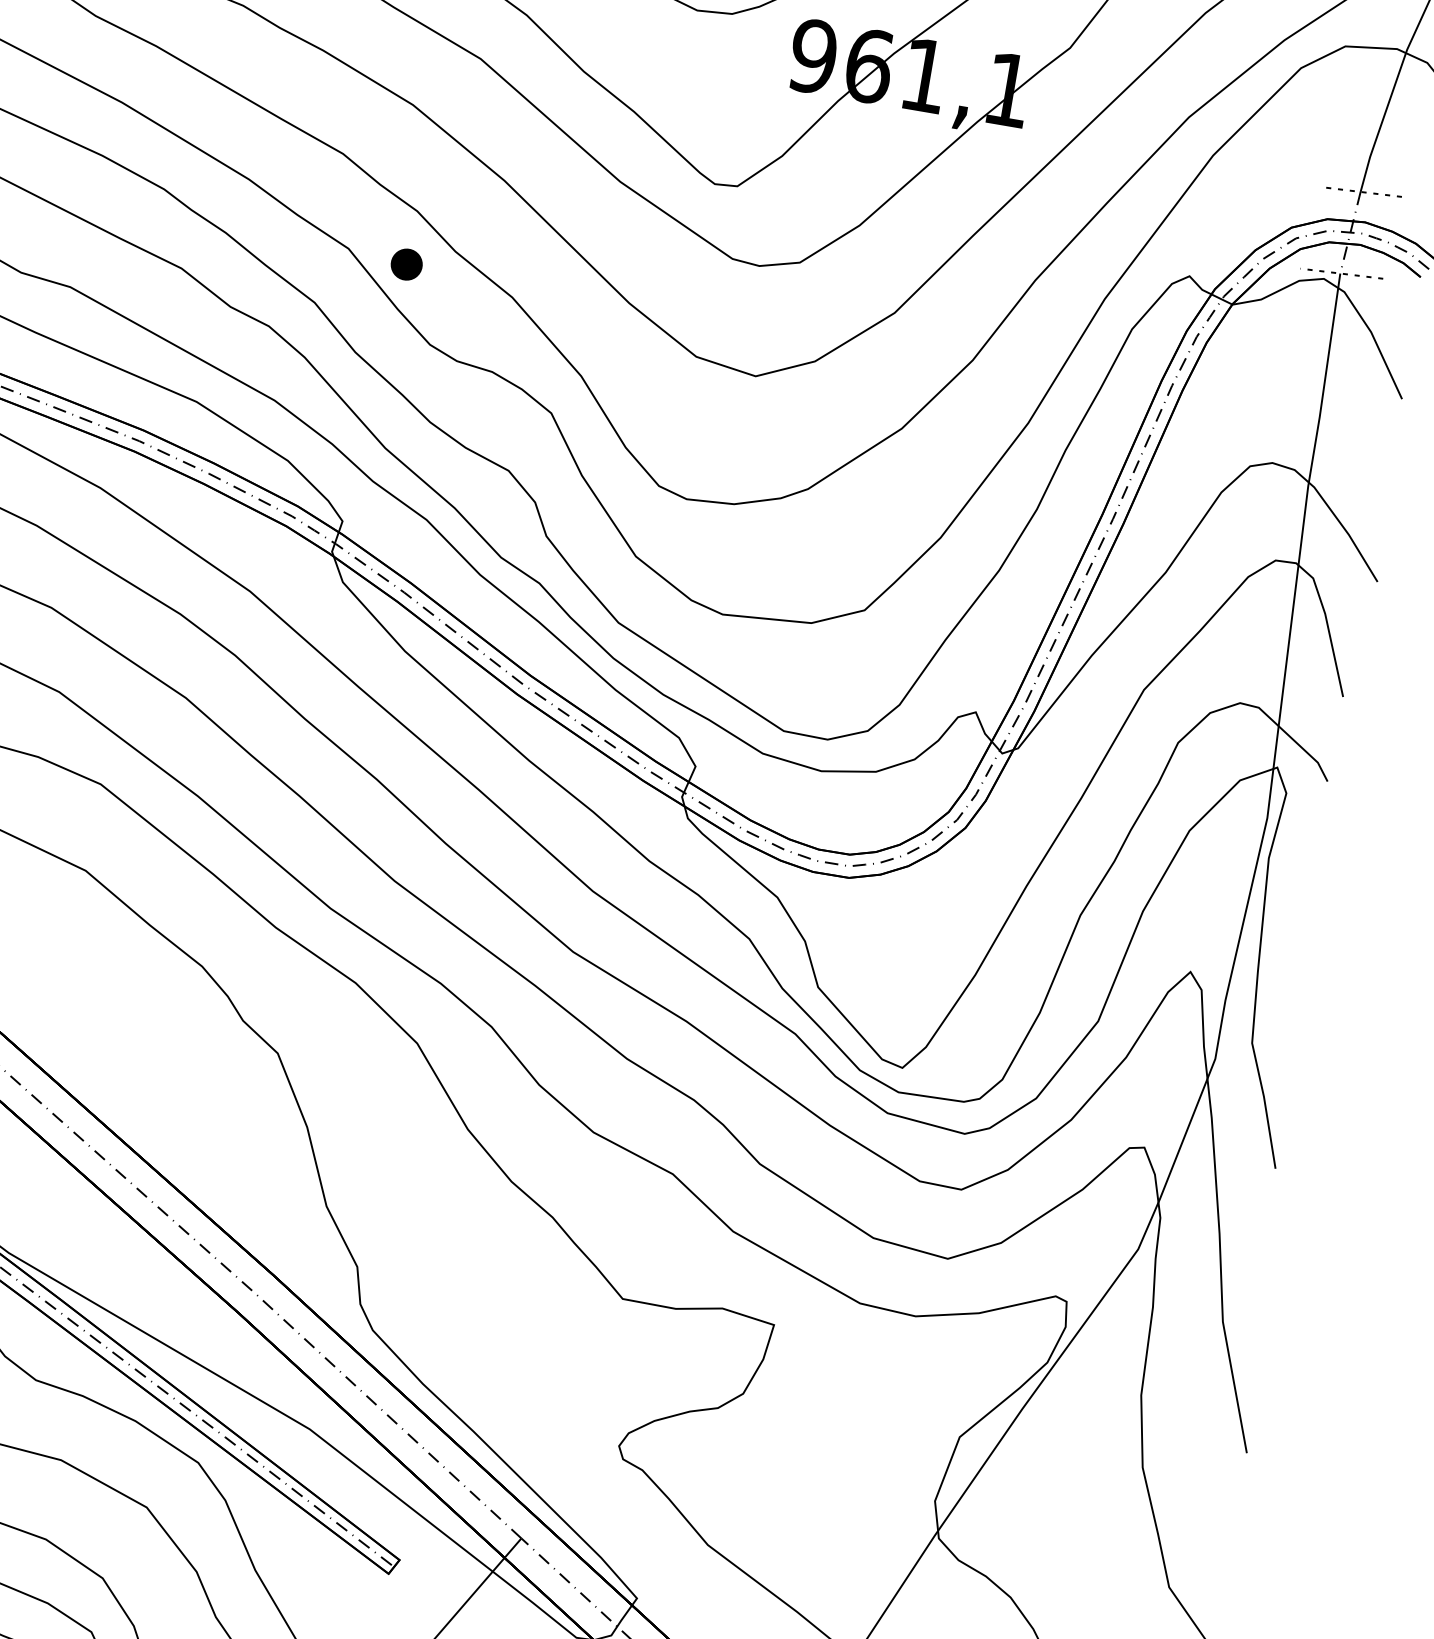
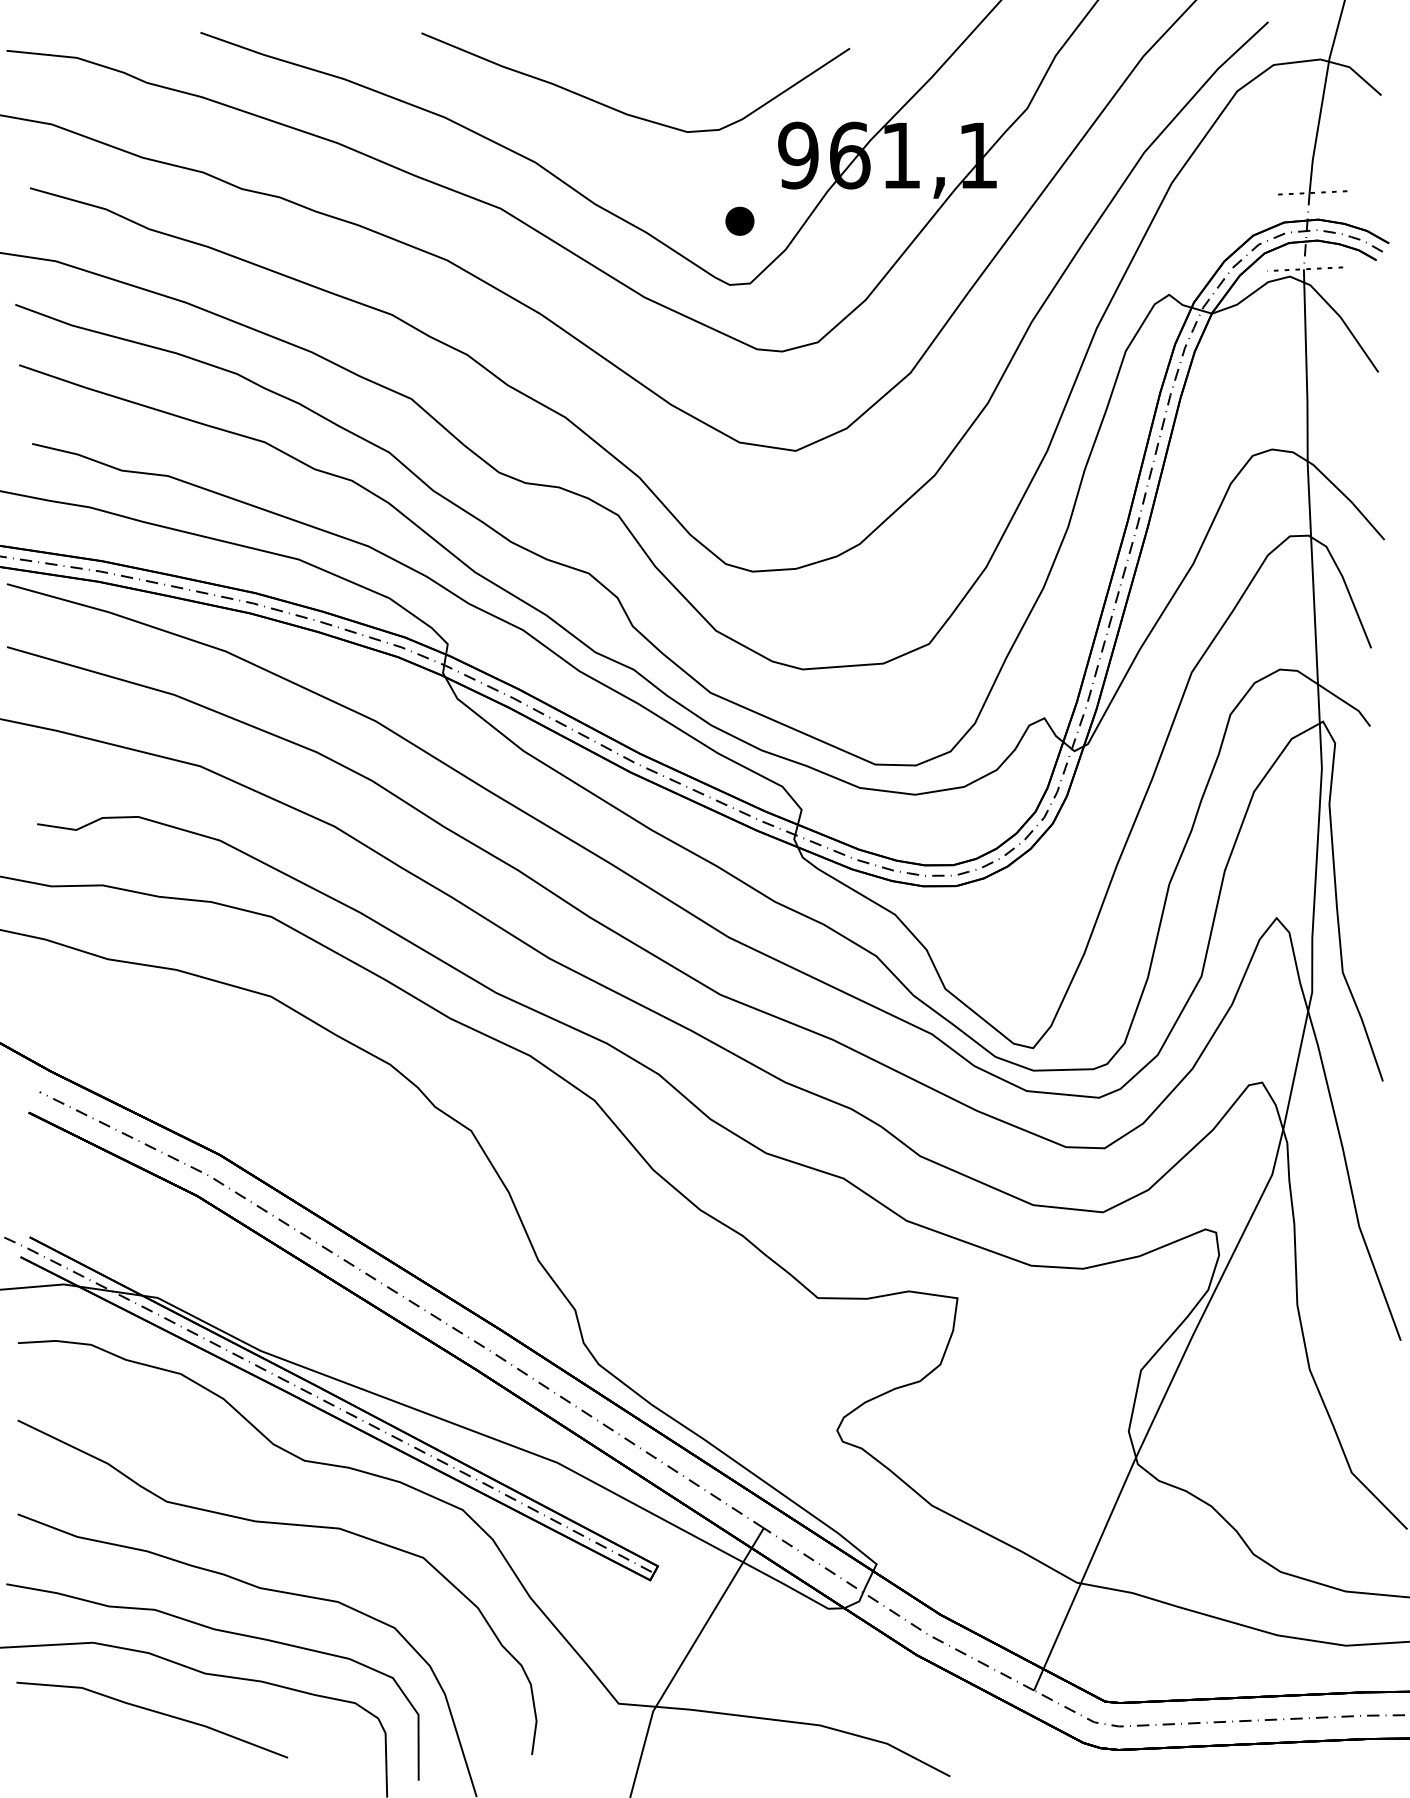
part: (406, 263) -> (739, 220), moved

